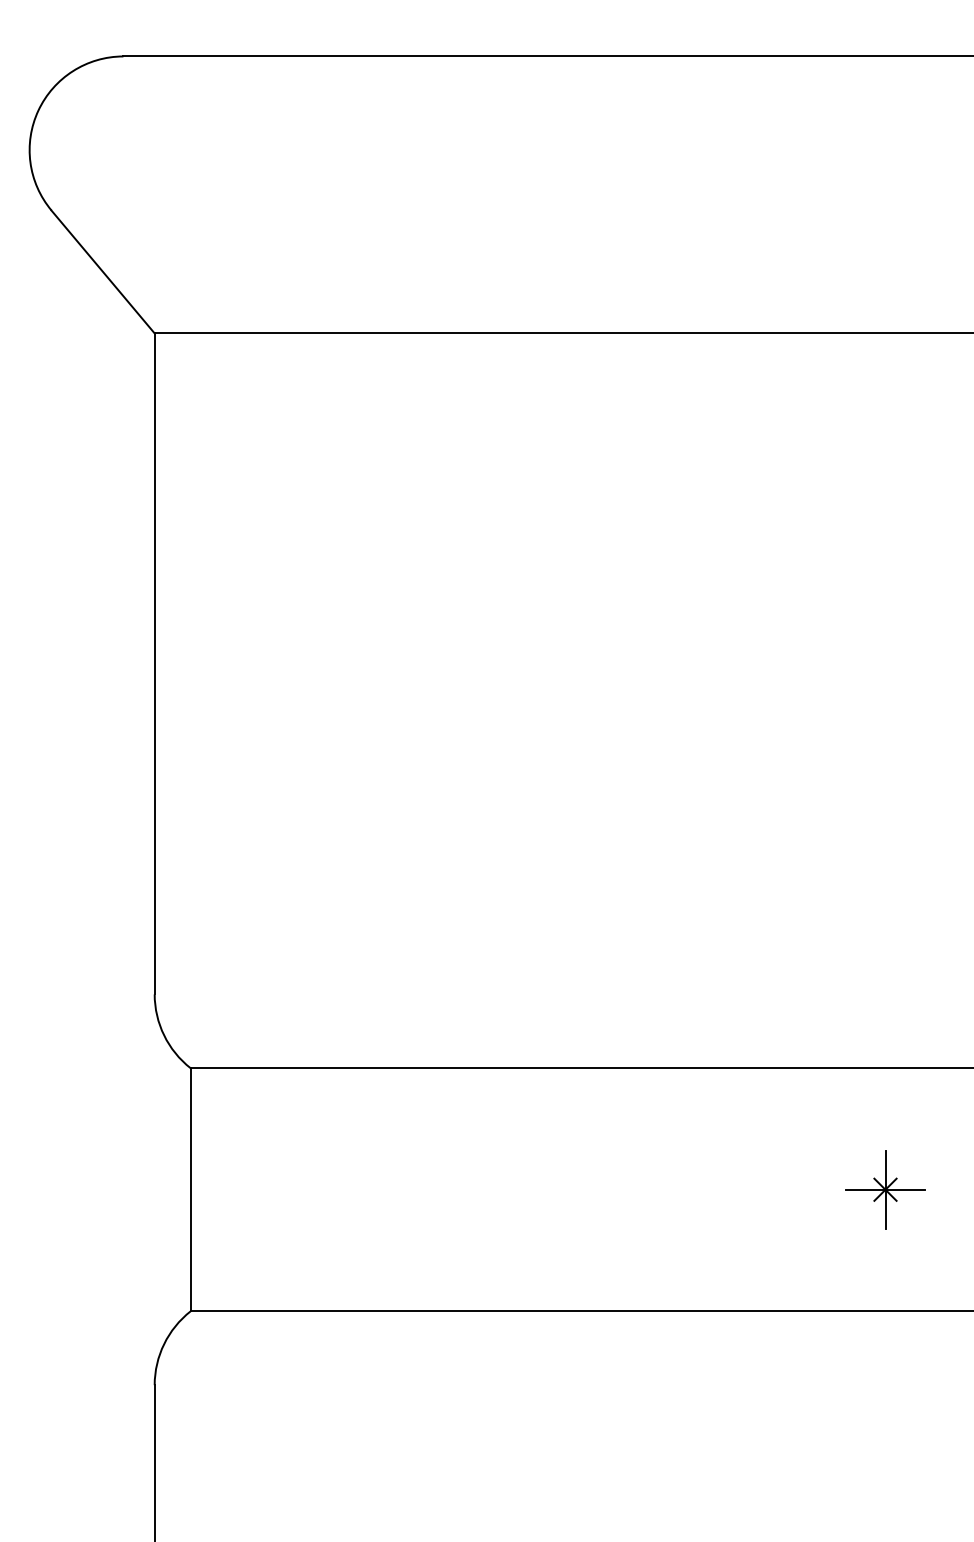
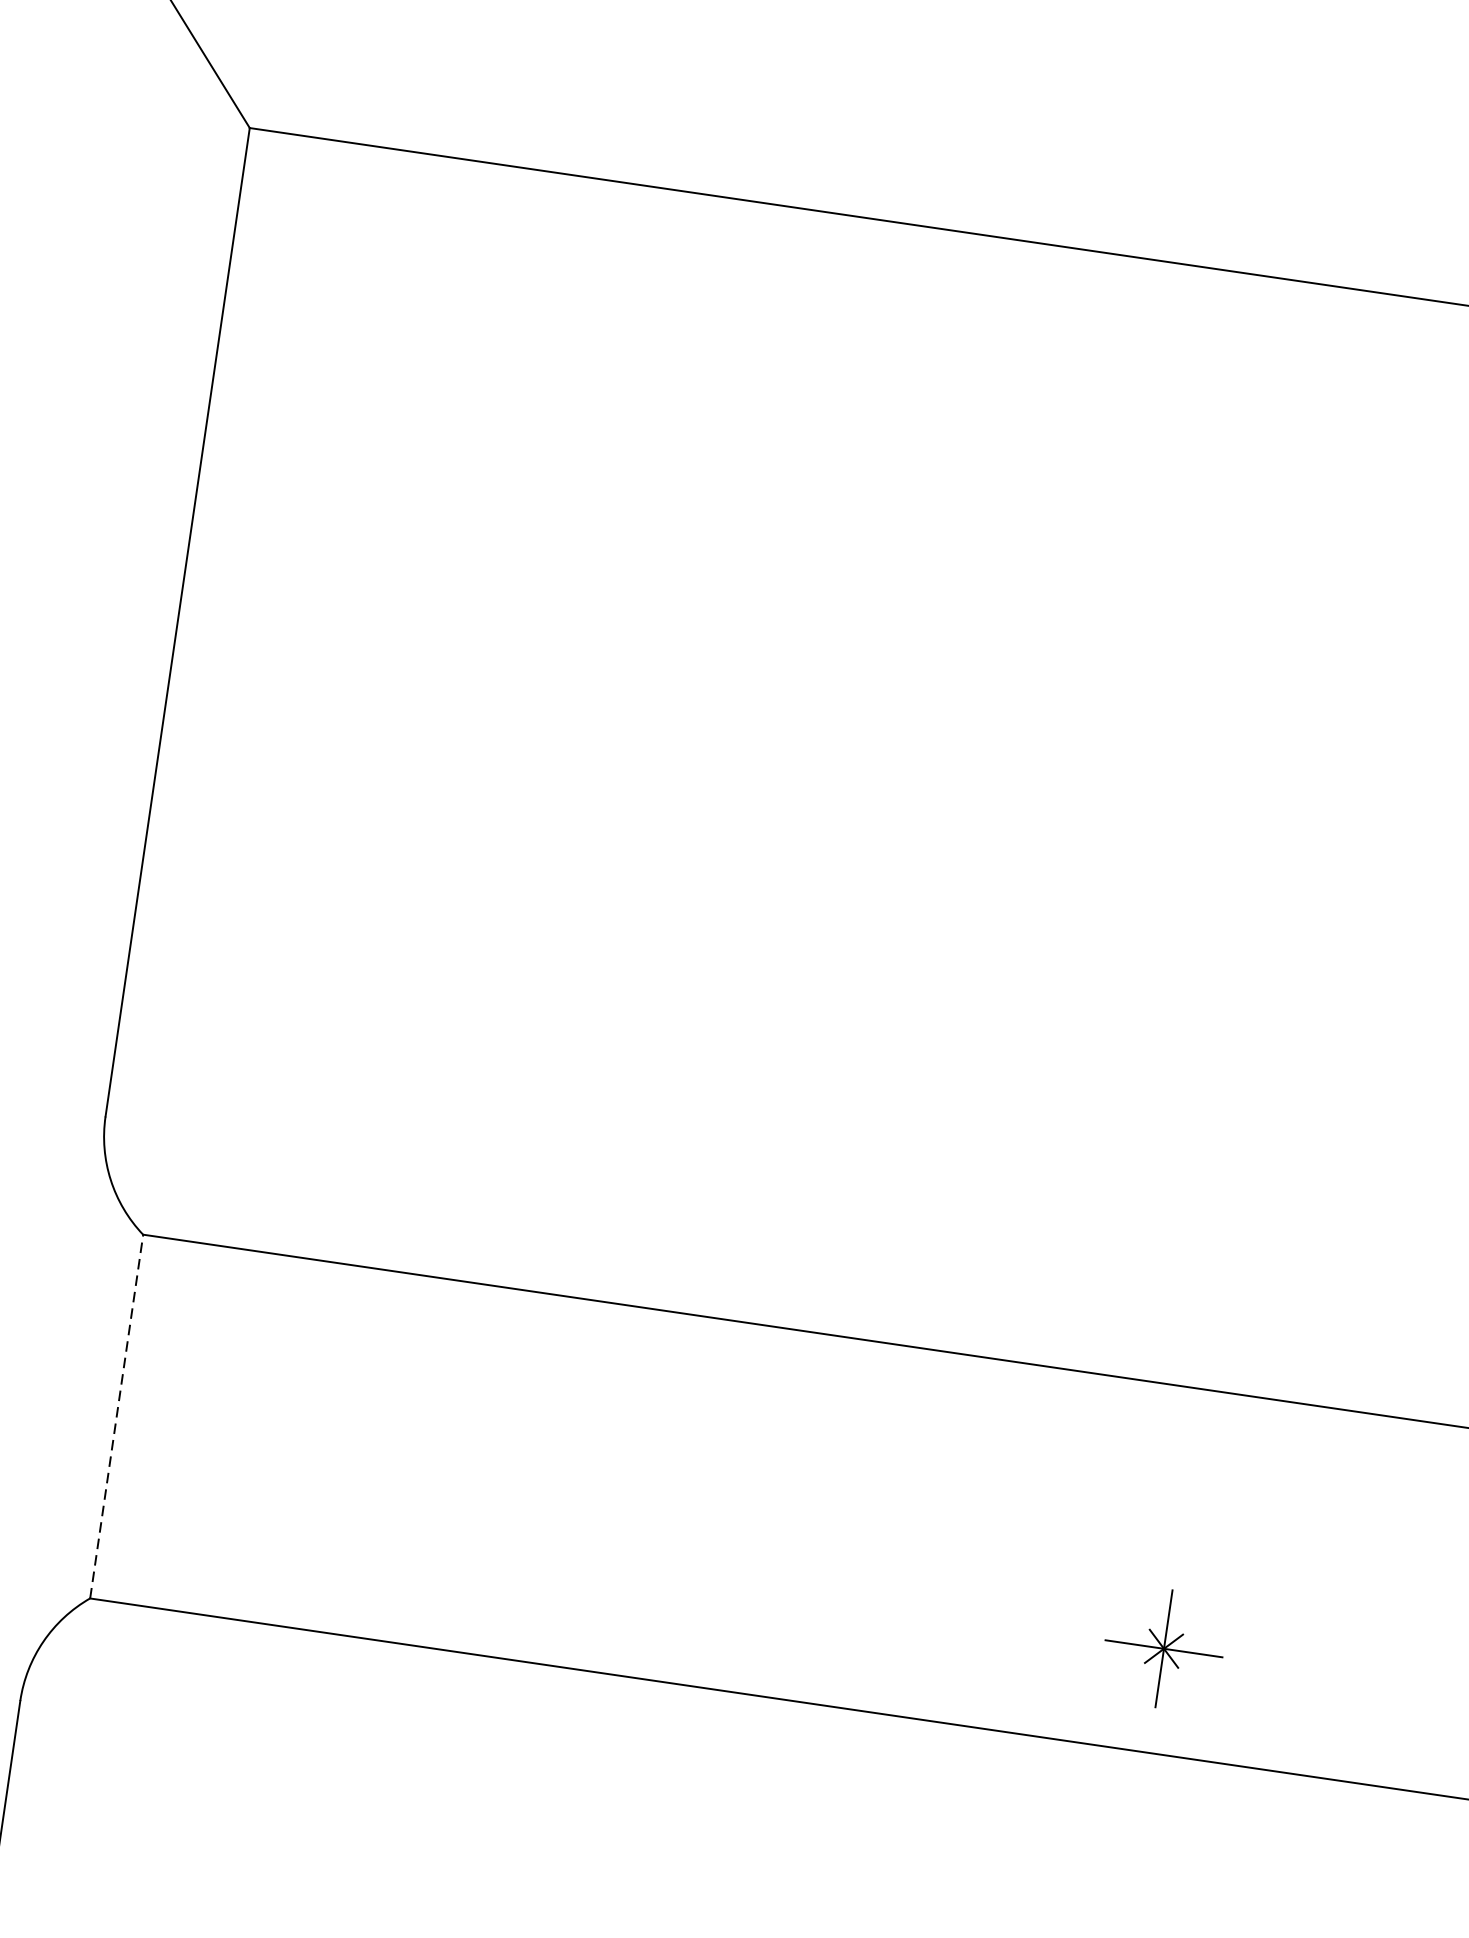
line: (190, 1189) -> (116, 1416), solid -> dashed
part: (885, 1189) -> (1164, 1648), moved

